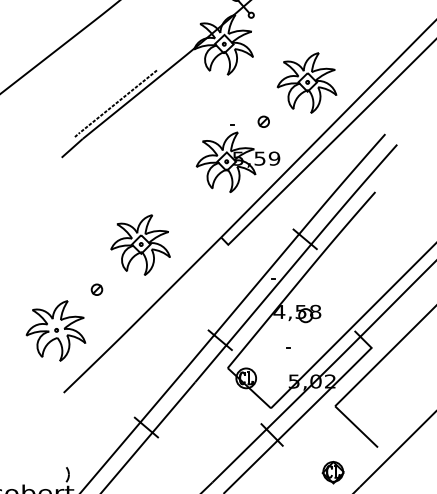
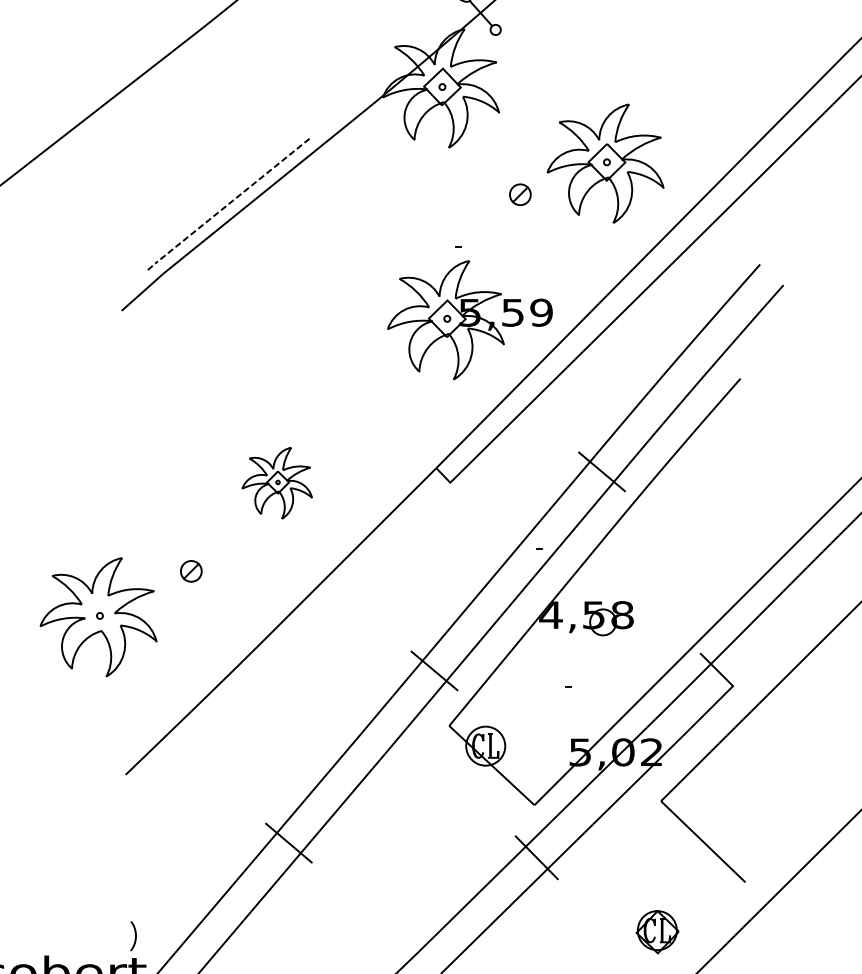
part: (263, 121) -> (519, 194), moved
part: (140, 244) -> (277, 482), size x0.6
part: (55, 330) -> (97, 616), moved

